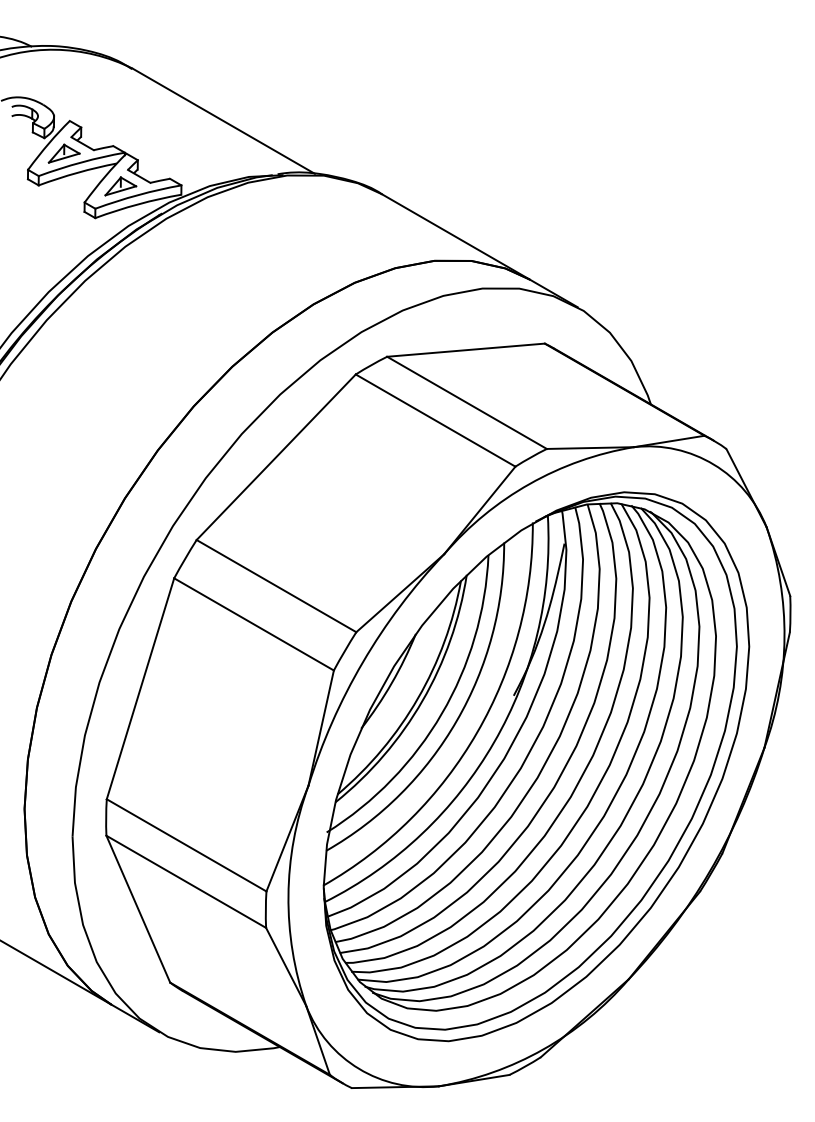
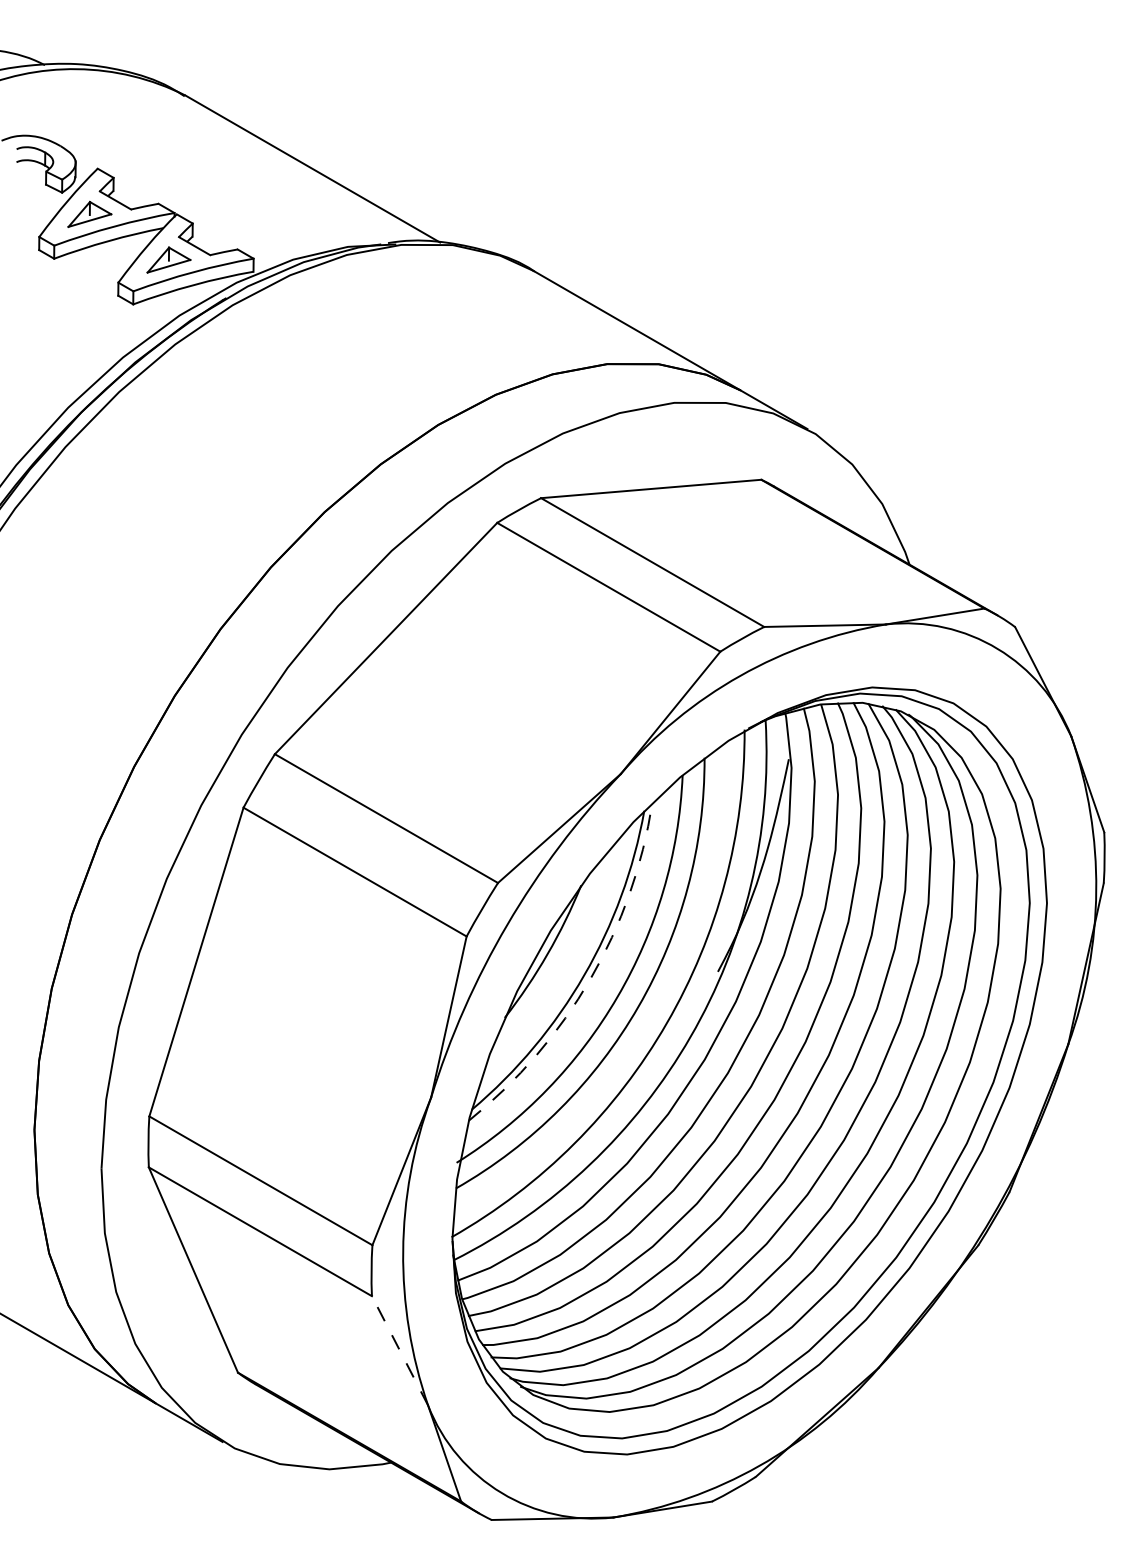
arc: (422, 701) -> (590, 979), solid -> dashed
line: (285, 966) -> (399, 1350), solid -> dashed

